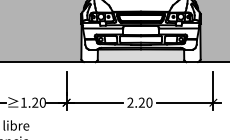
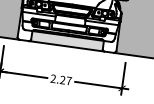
text: (149, 102) -> (69, 80), 2.20 -> 2.27

